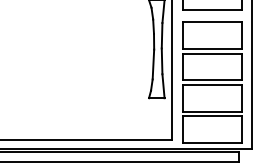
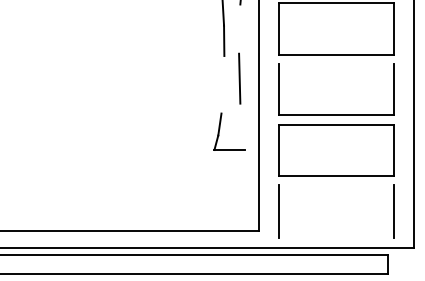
line: (161, 35) -> (238, 28), removed
line: (211, 53) -> (335, 63), removed
line: (153, 64) -> (223, 84), removed
line: (163, 86) -> (242, 127), removed
line: (211, 116) -> (335, 185), removed
line: (211, 143) -> (335, 237), removed

